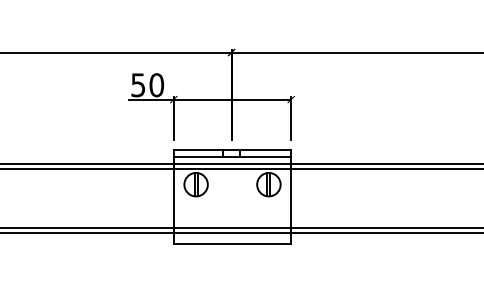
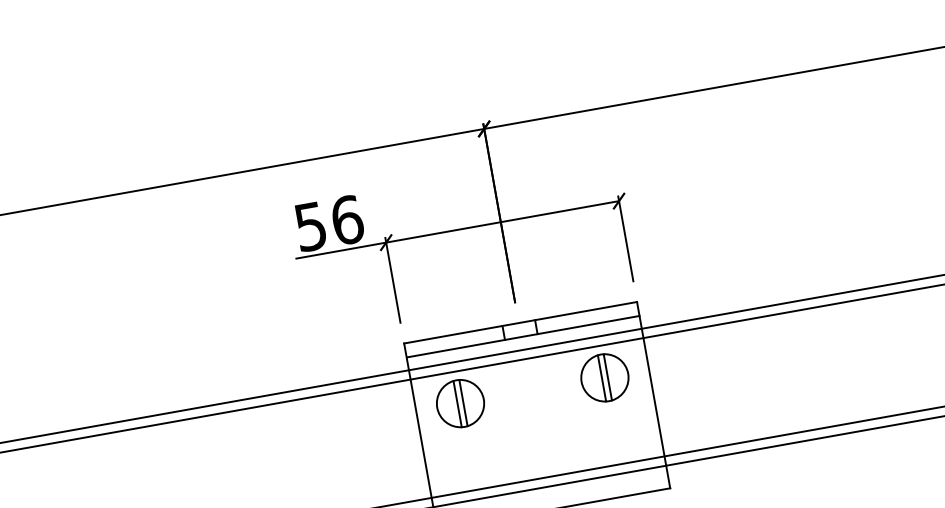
text: (156, 85) -> (346, 220), 50 -> 56

